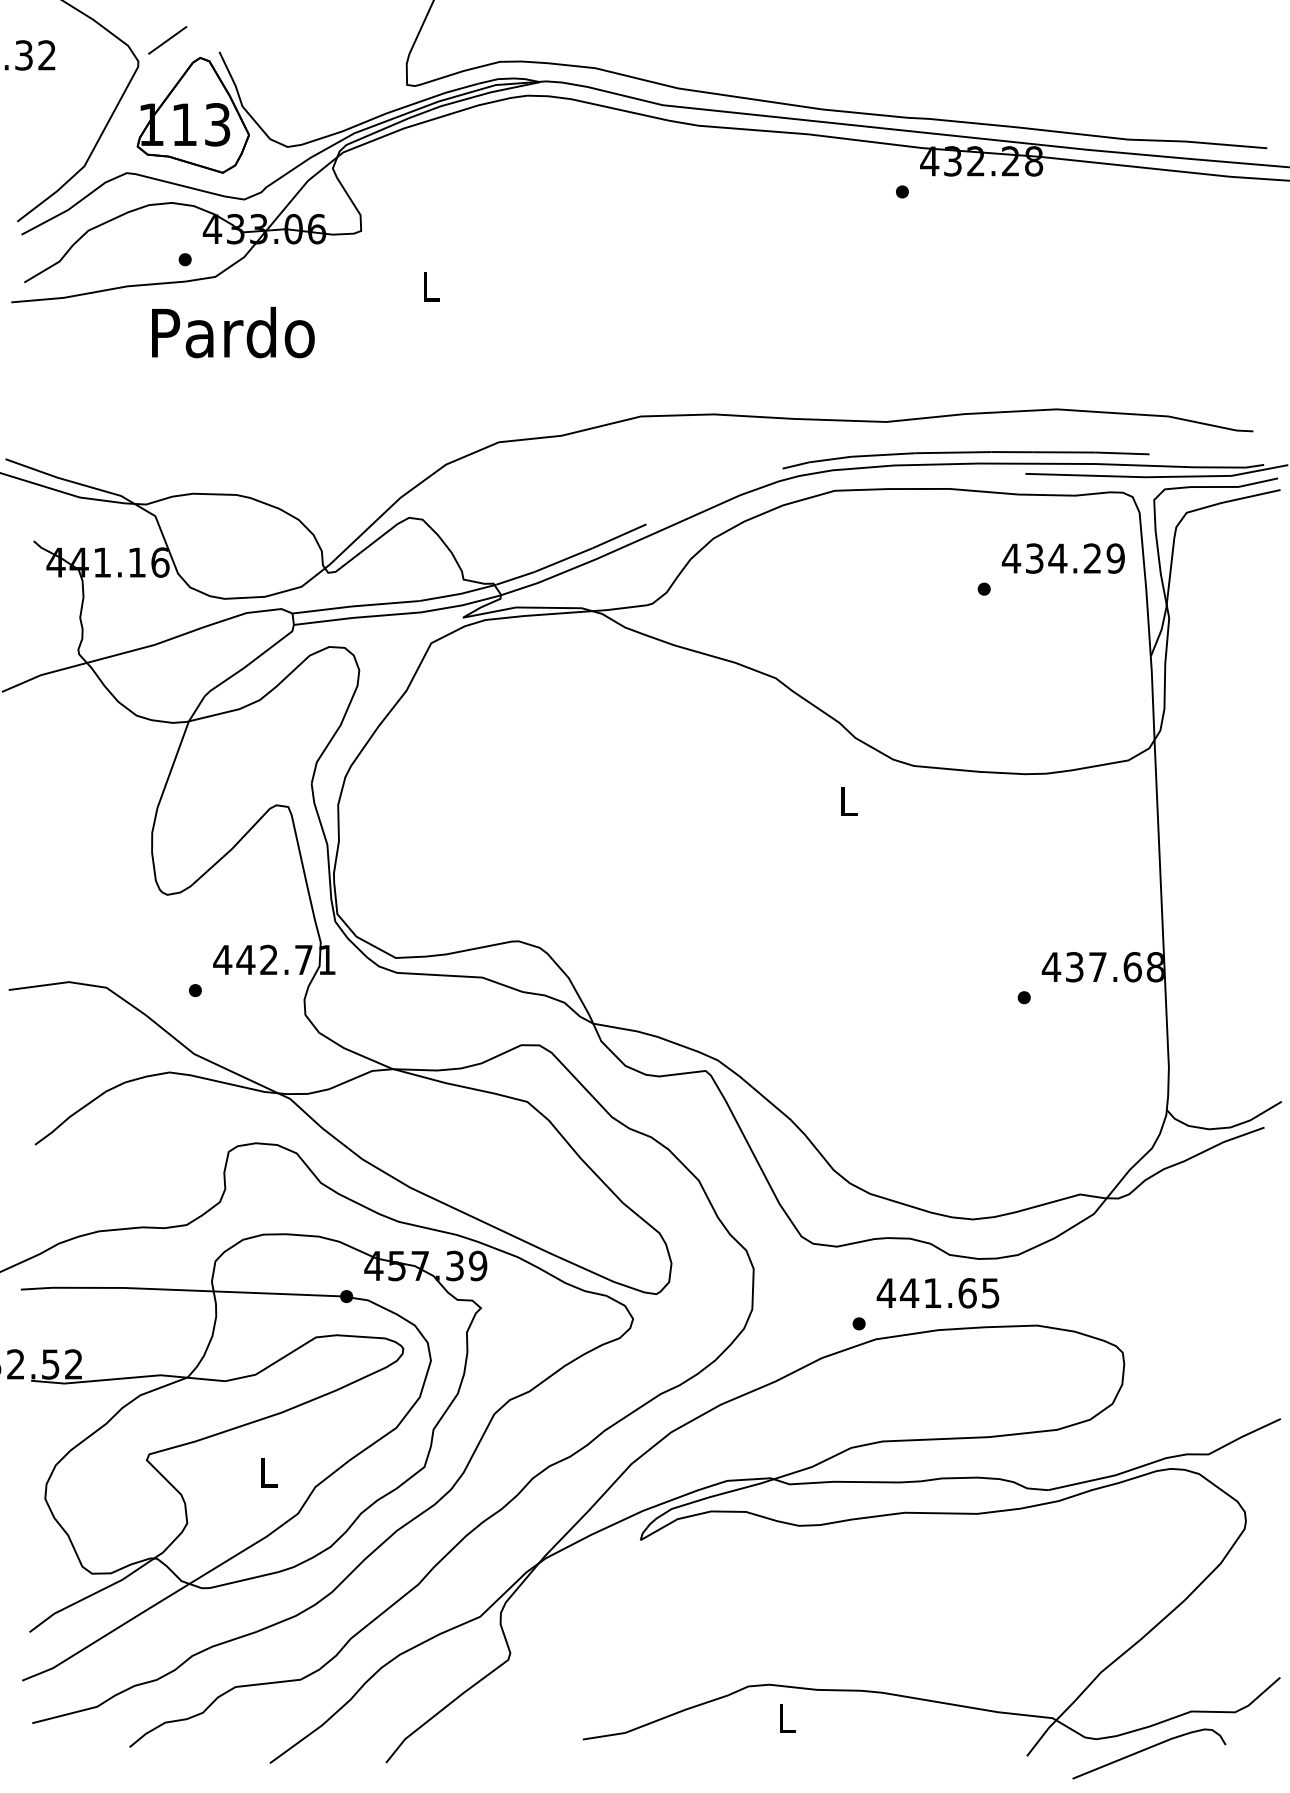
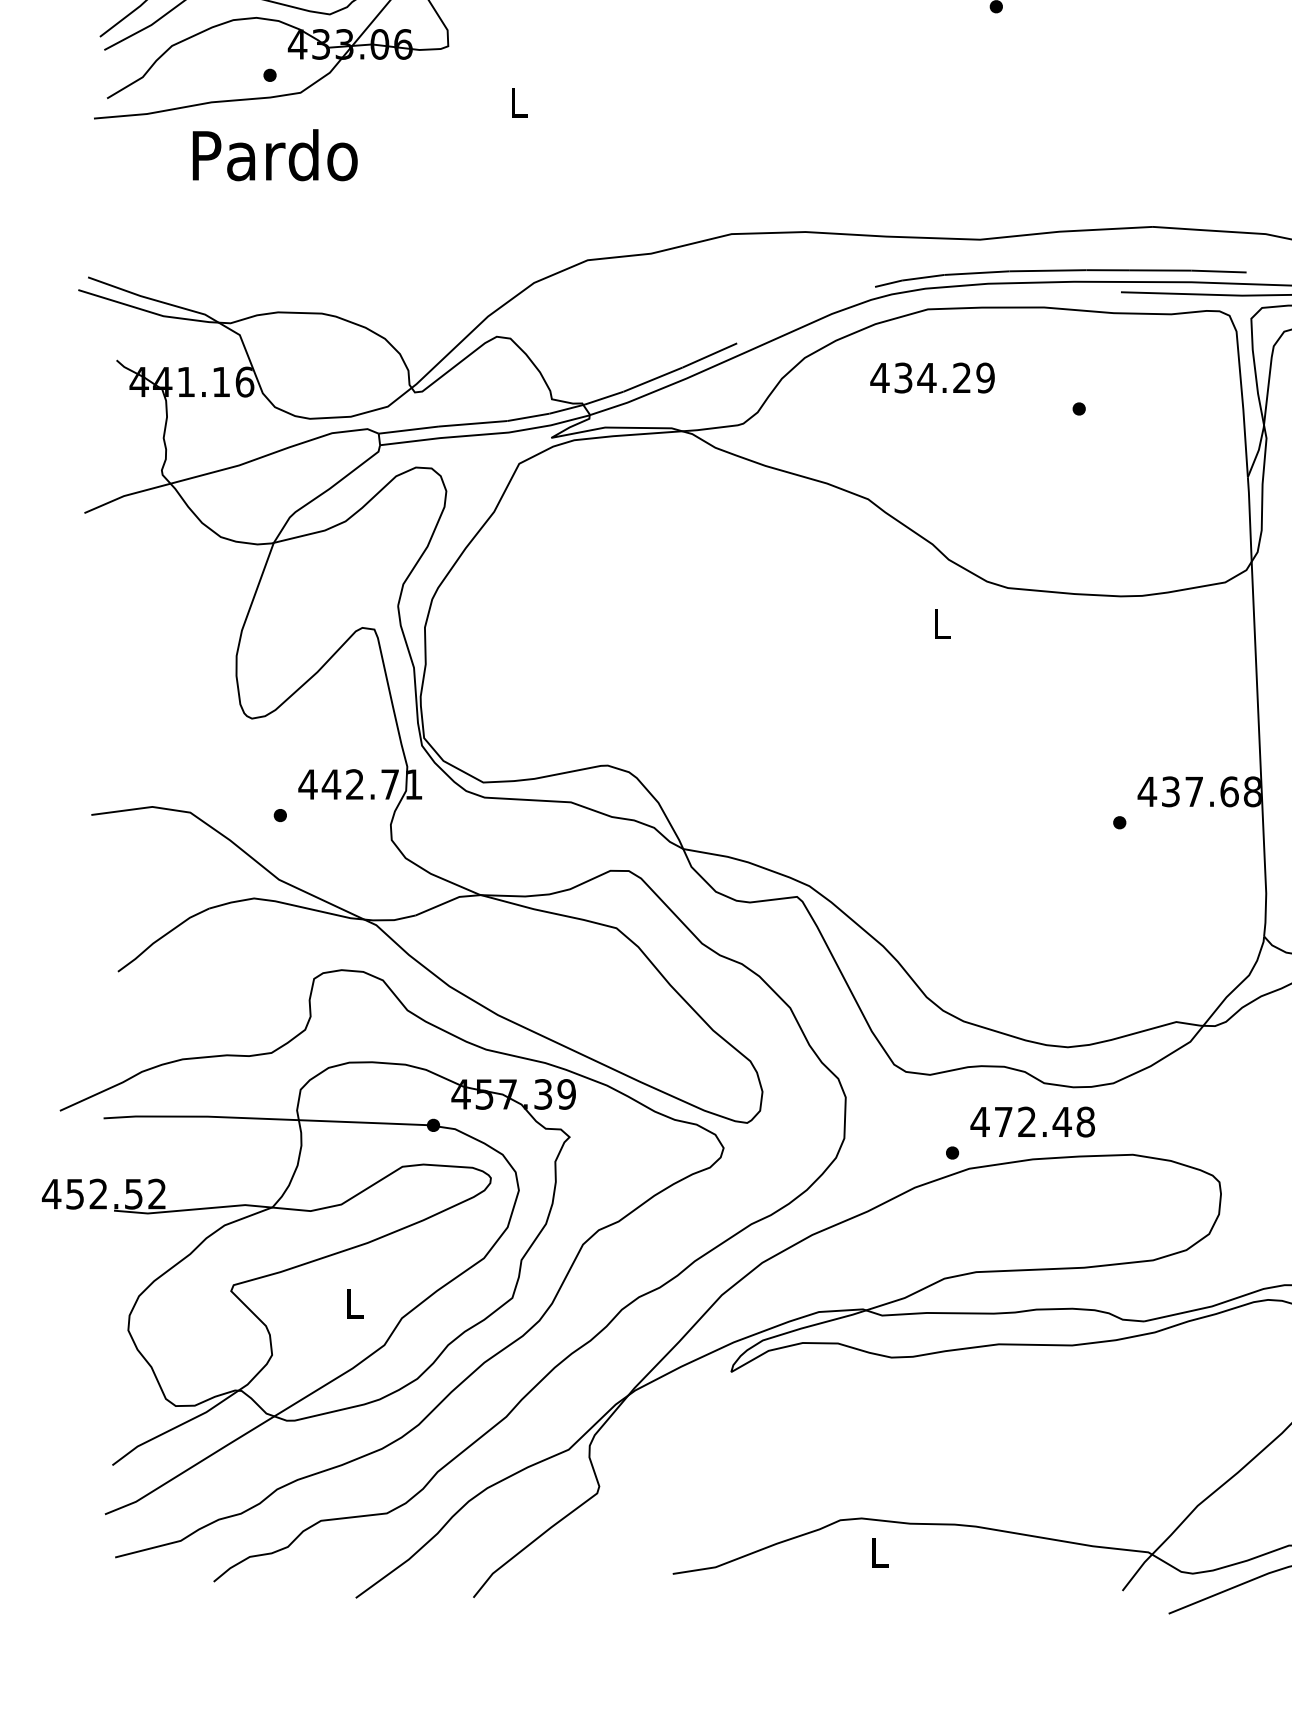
text: (233, 332) -> (275, 155), moved
text: (1062, 558) -> (931, 377), moved
text: (949, 1293) -> (1044, 1122), 441.65 -> 472.48

